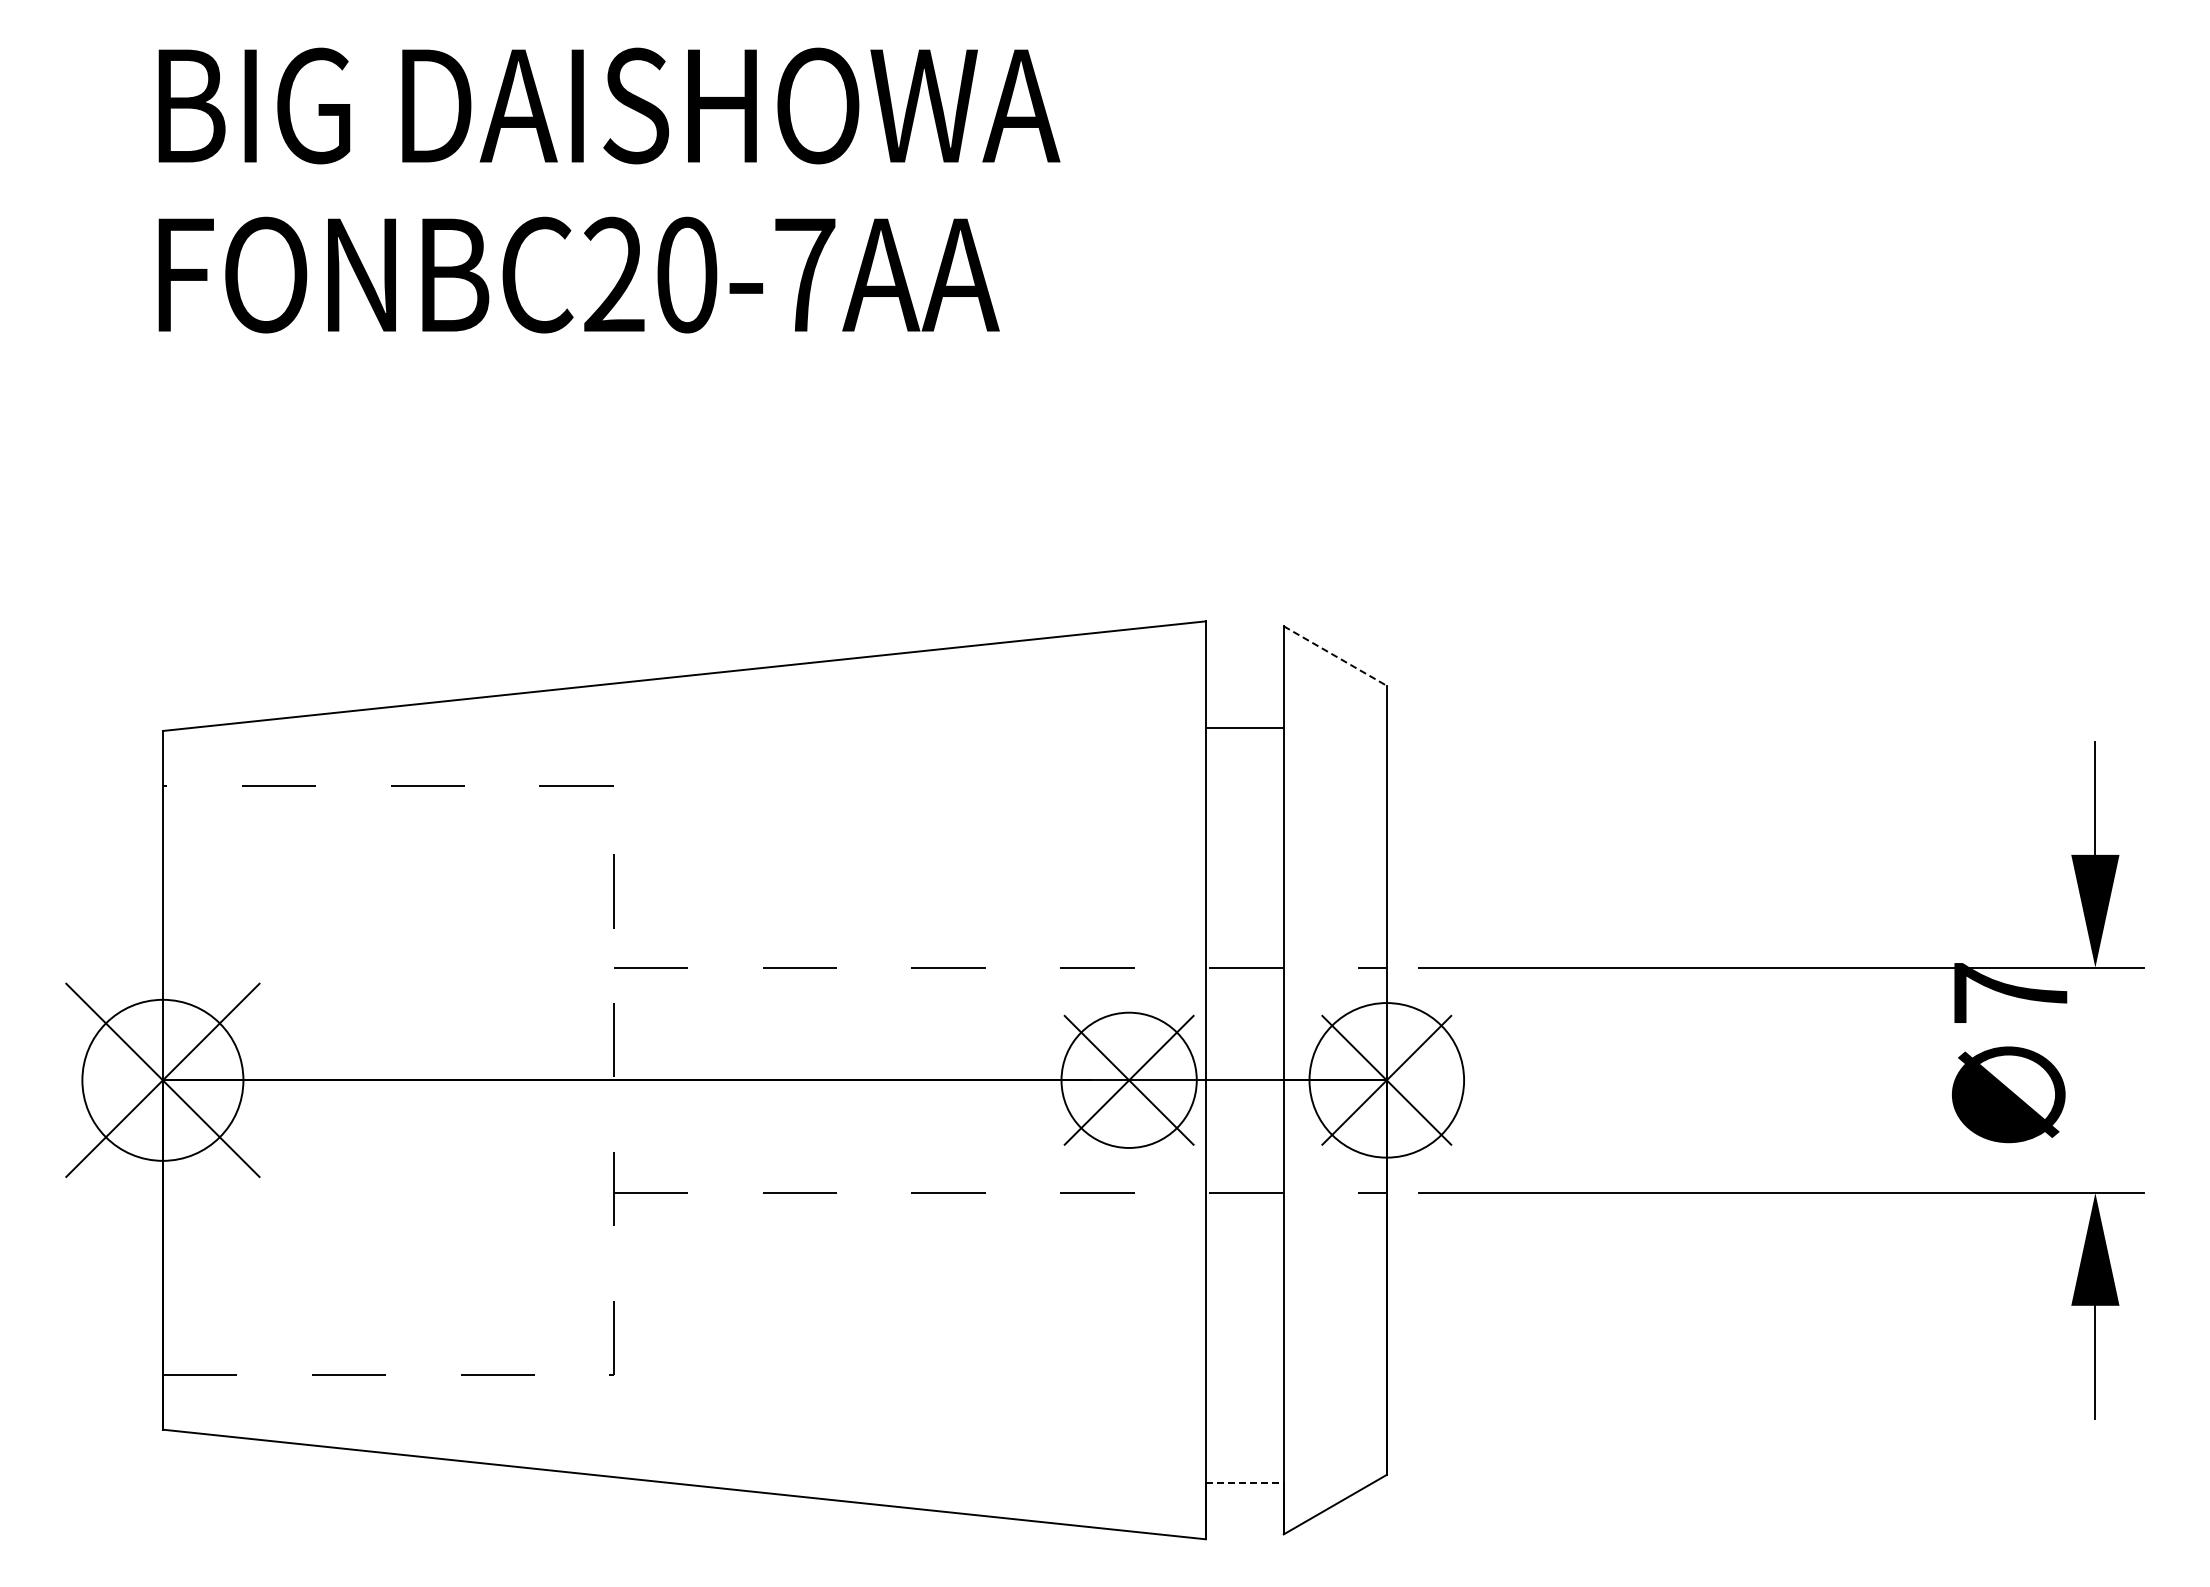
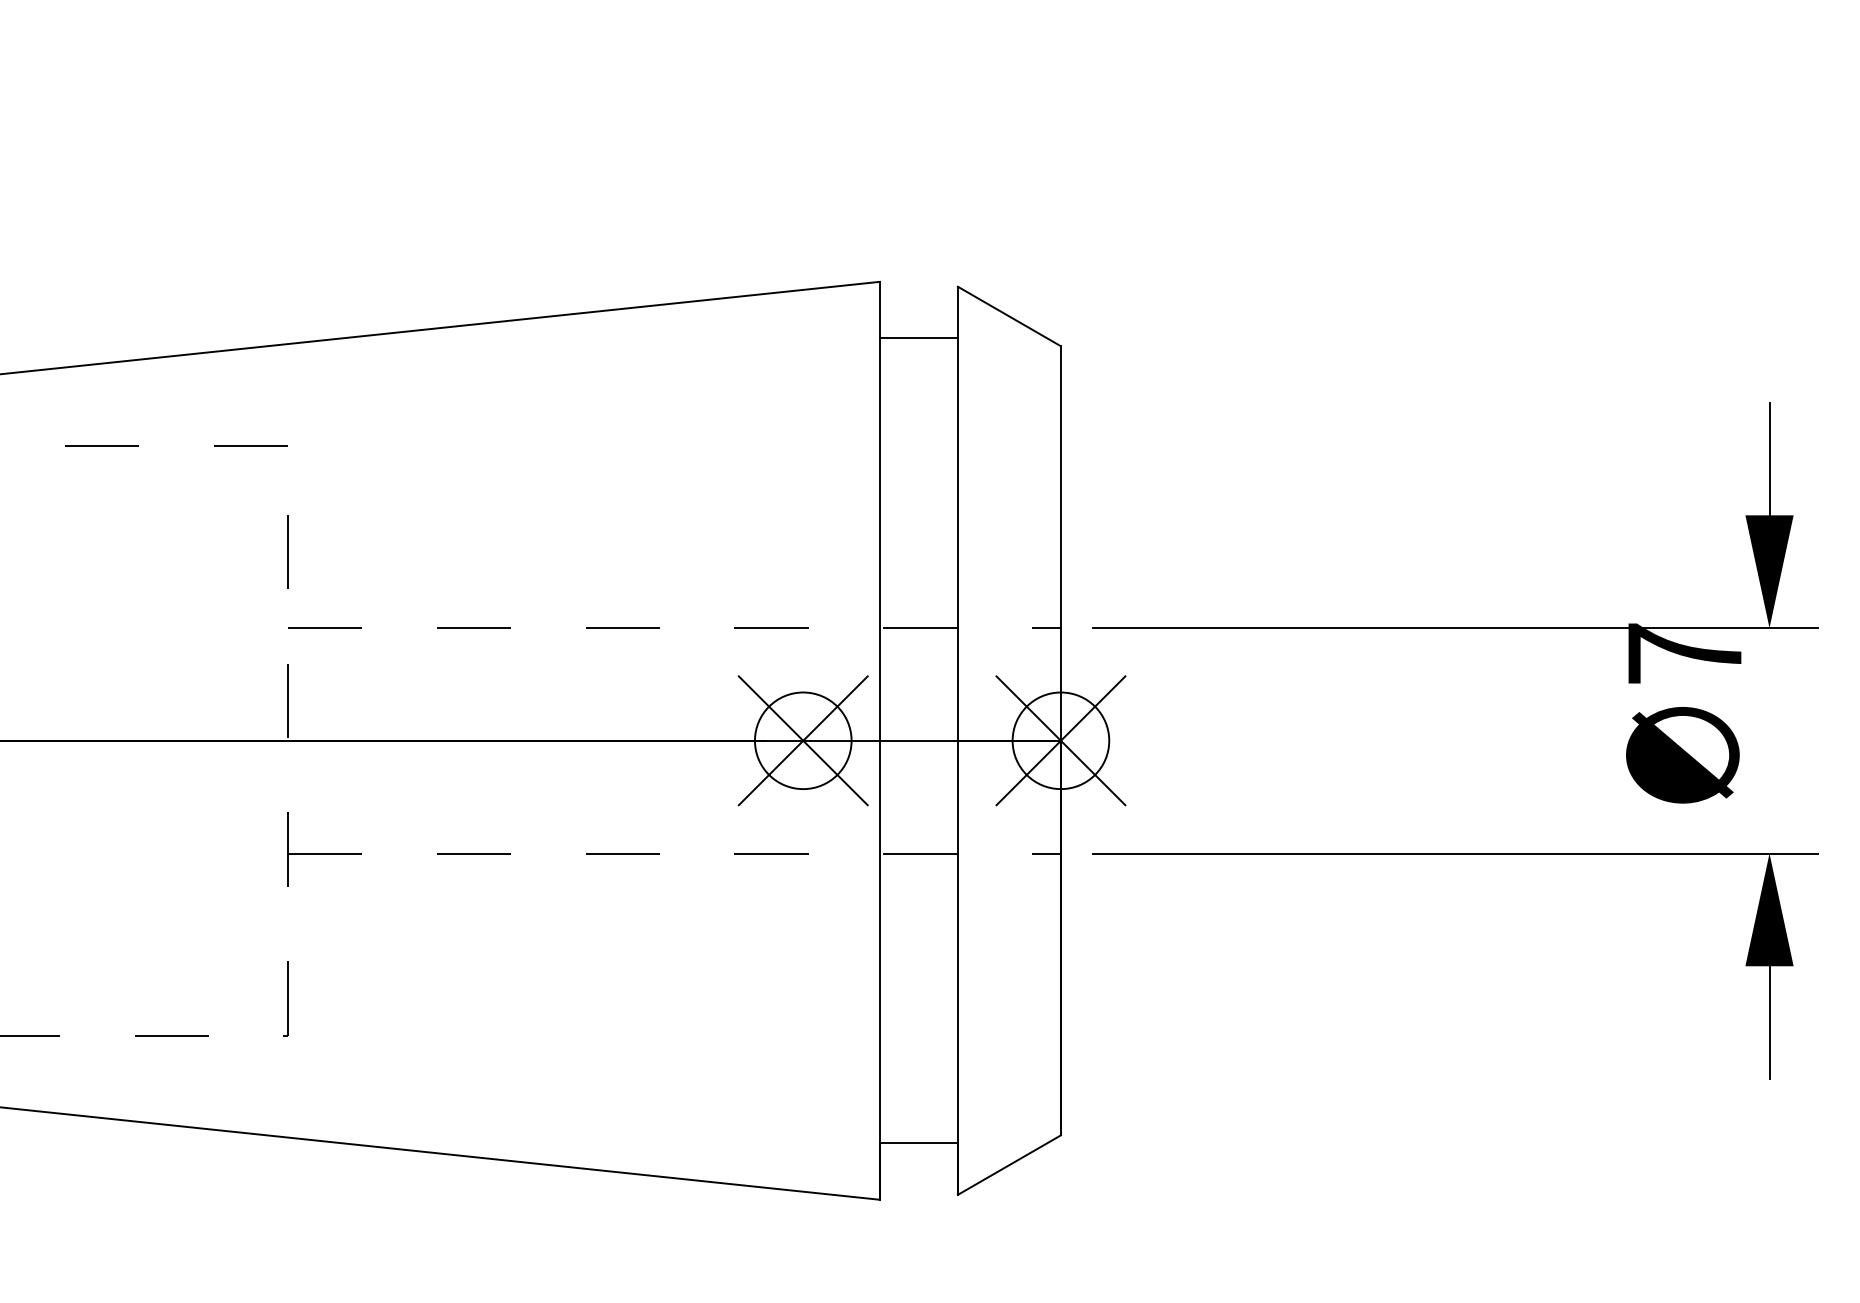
line: (1335, 656) -> (1009, 316), dashed -> solid
line: (1244, 727) -> (918, 337), moved
circle: (1128, 1080) -> (802, 740), size x0.71
circle: (1386, 1080) -> (1060, 740), size x0.62
line: (1244, 1482) -> (918, 1142), dashed -> solid

